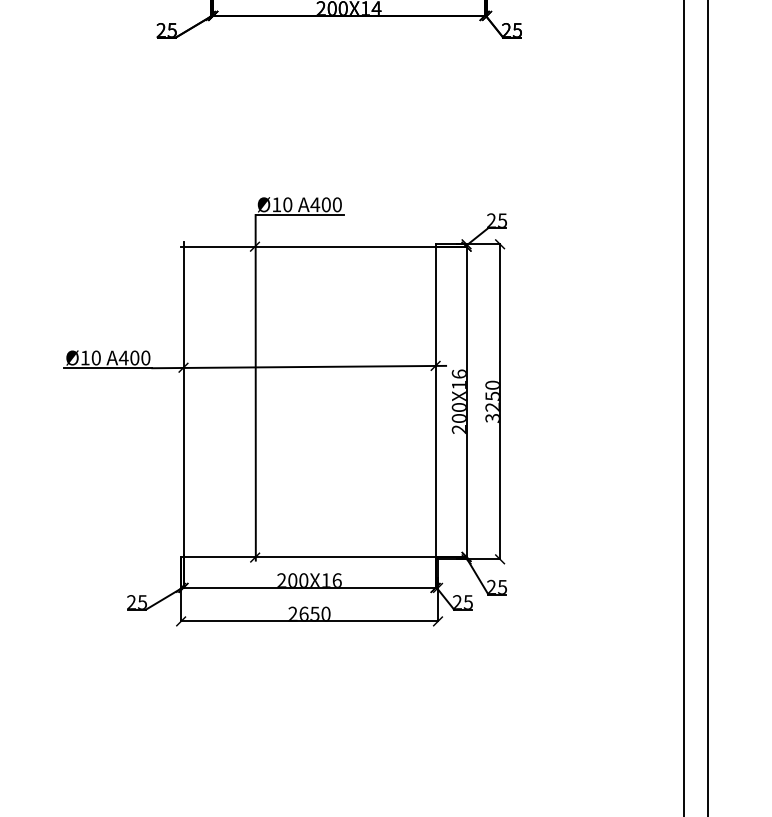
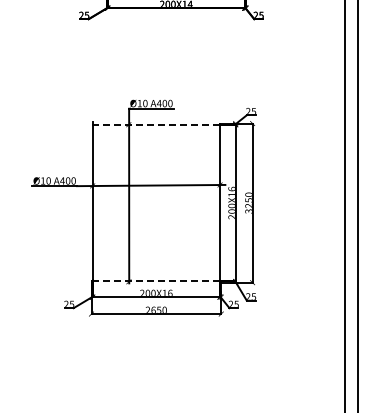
line: (309, 246) -> (156, 124), solid -> dashed
line: (309, 556) -> (156, 281), solid -> dashed

